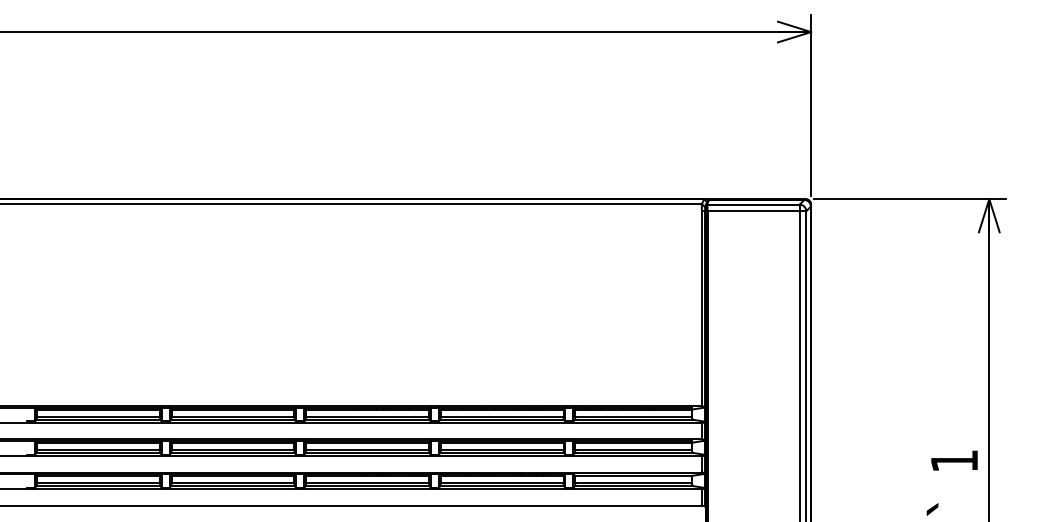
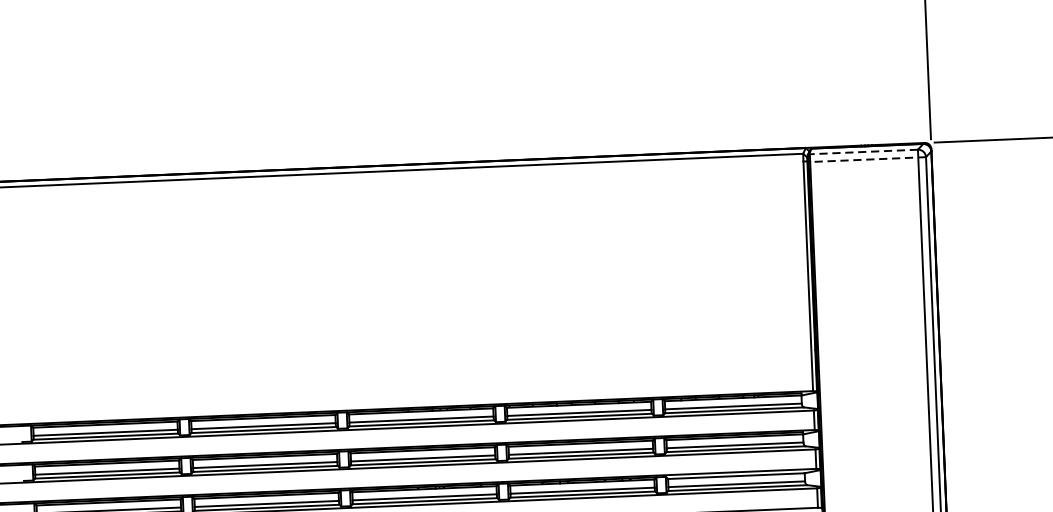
line: (753, 204) -> (863, 151), solid -> dashed
line: (755, 211) -> (866, 159), solid -> dashed

